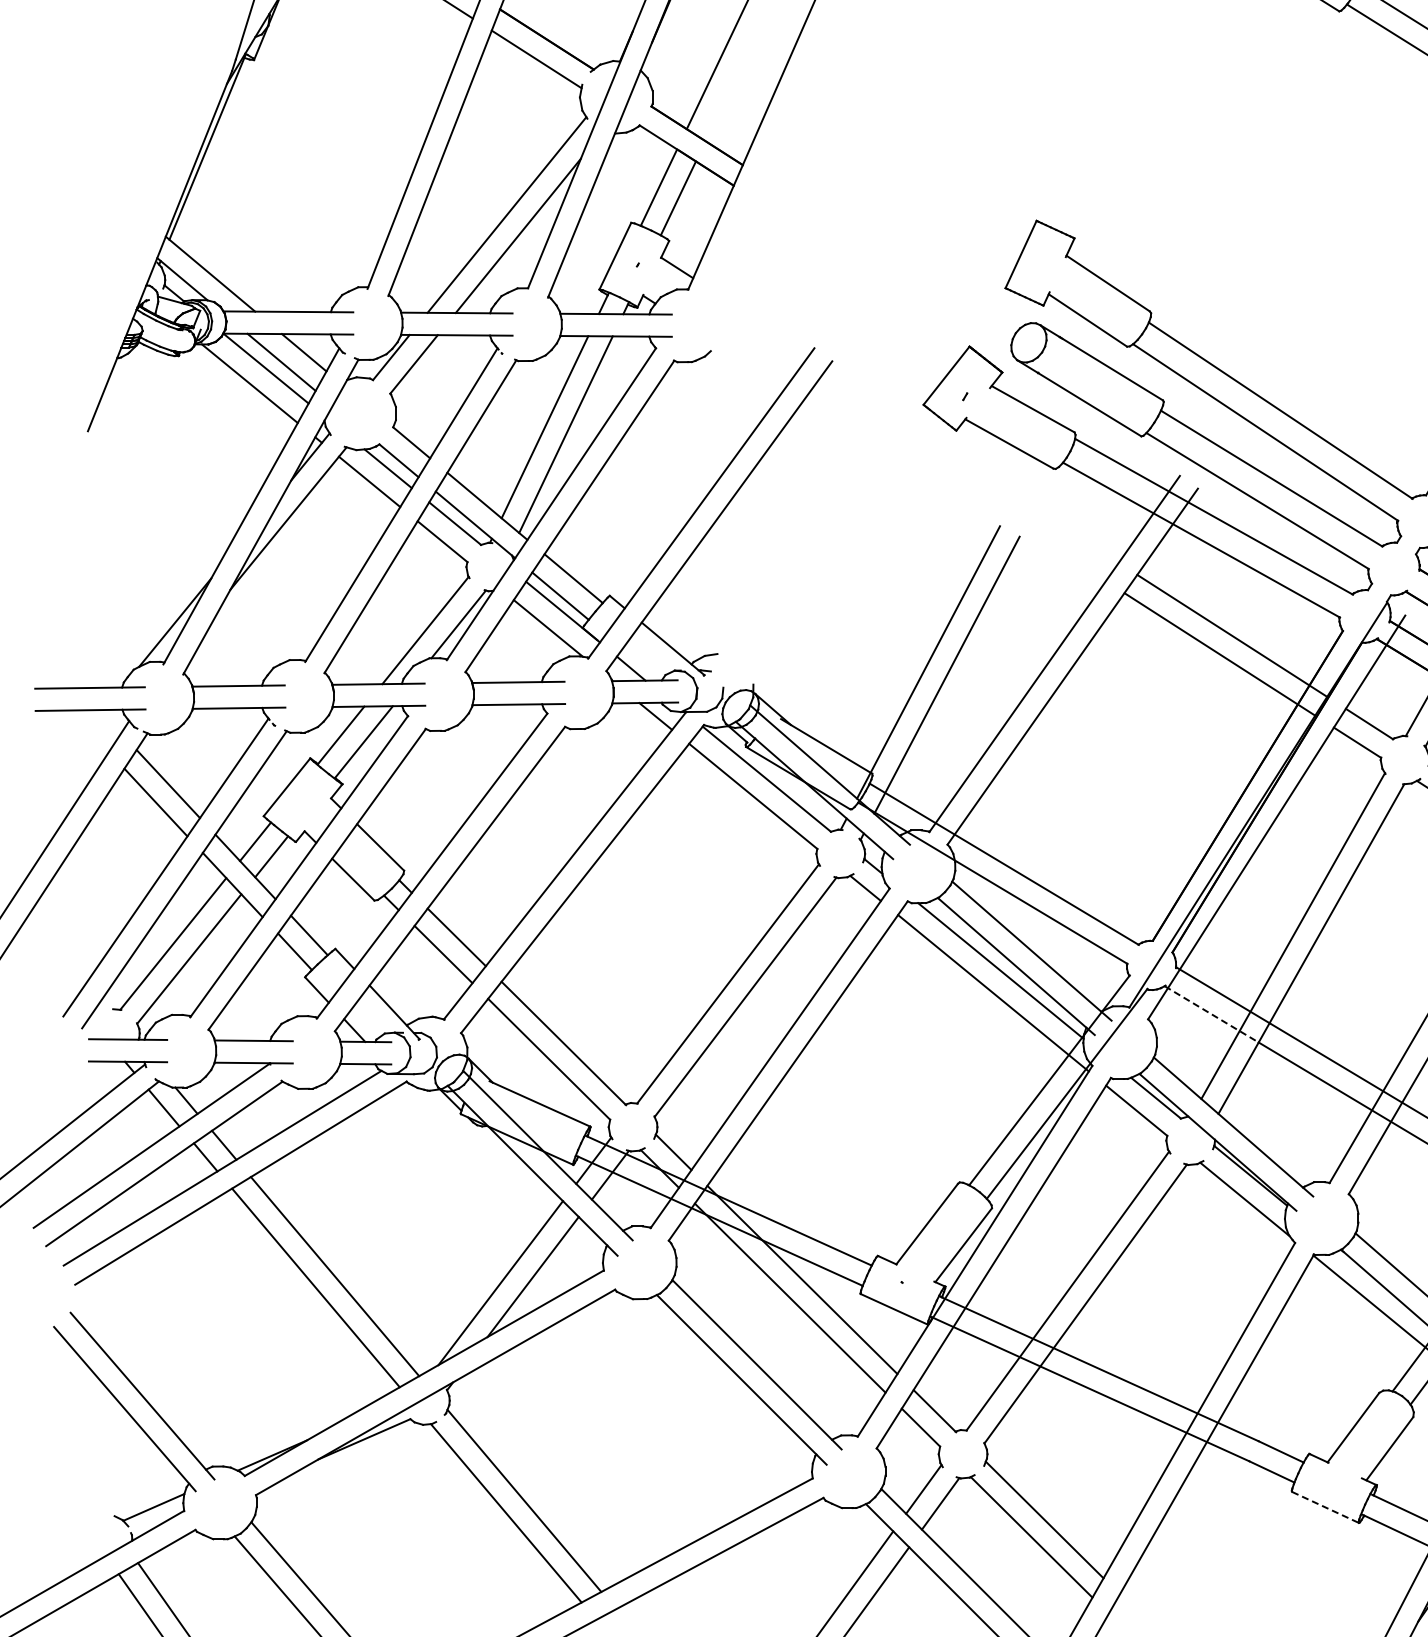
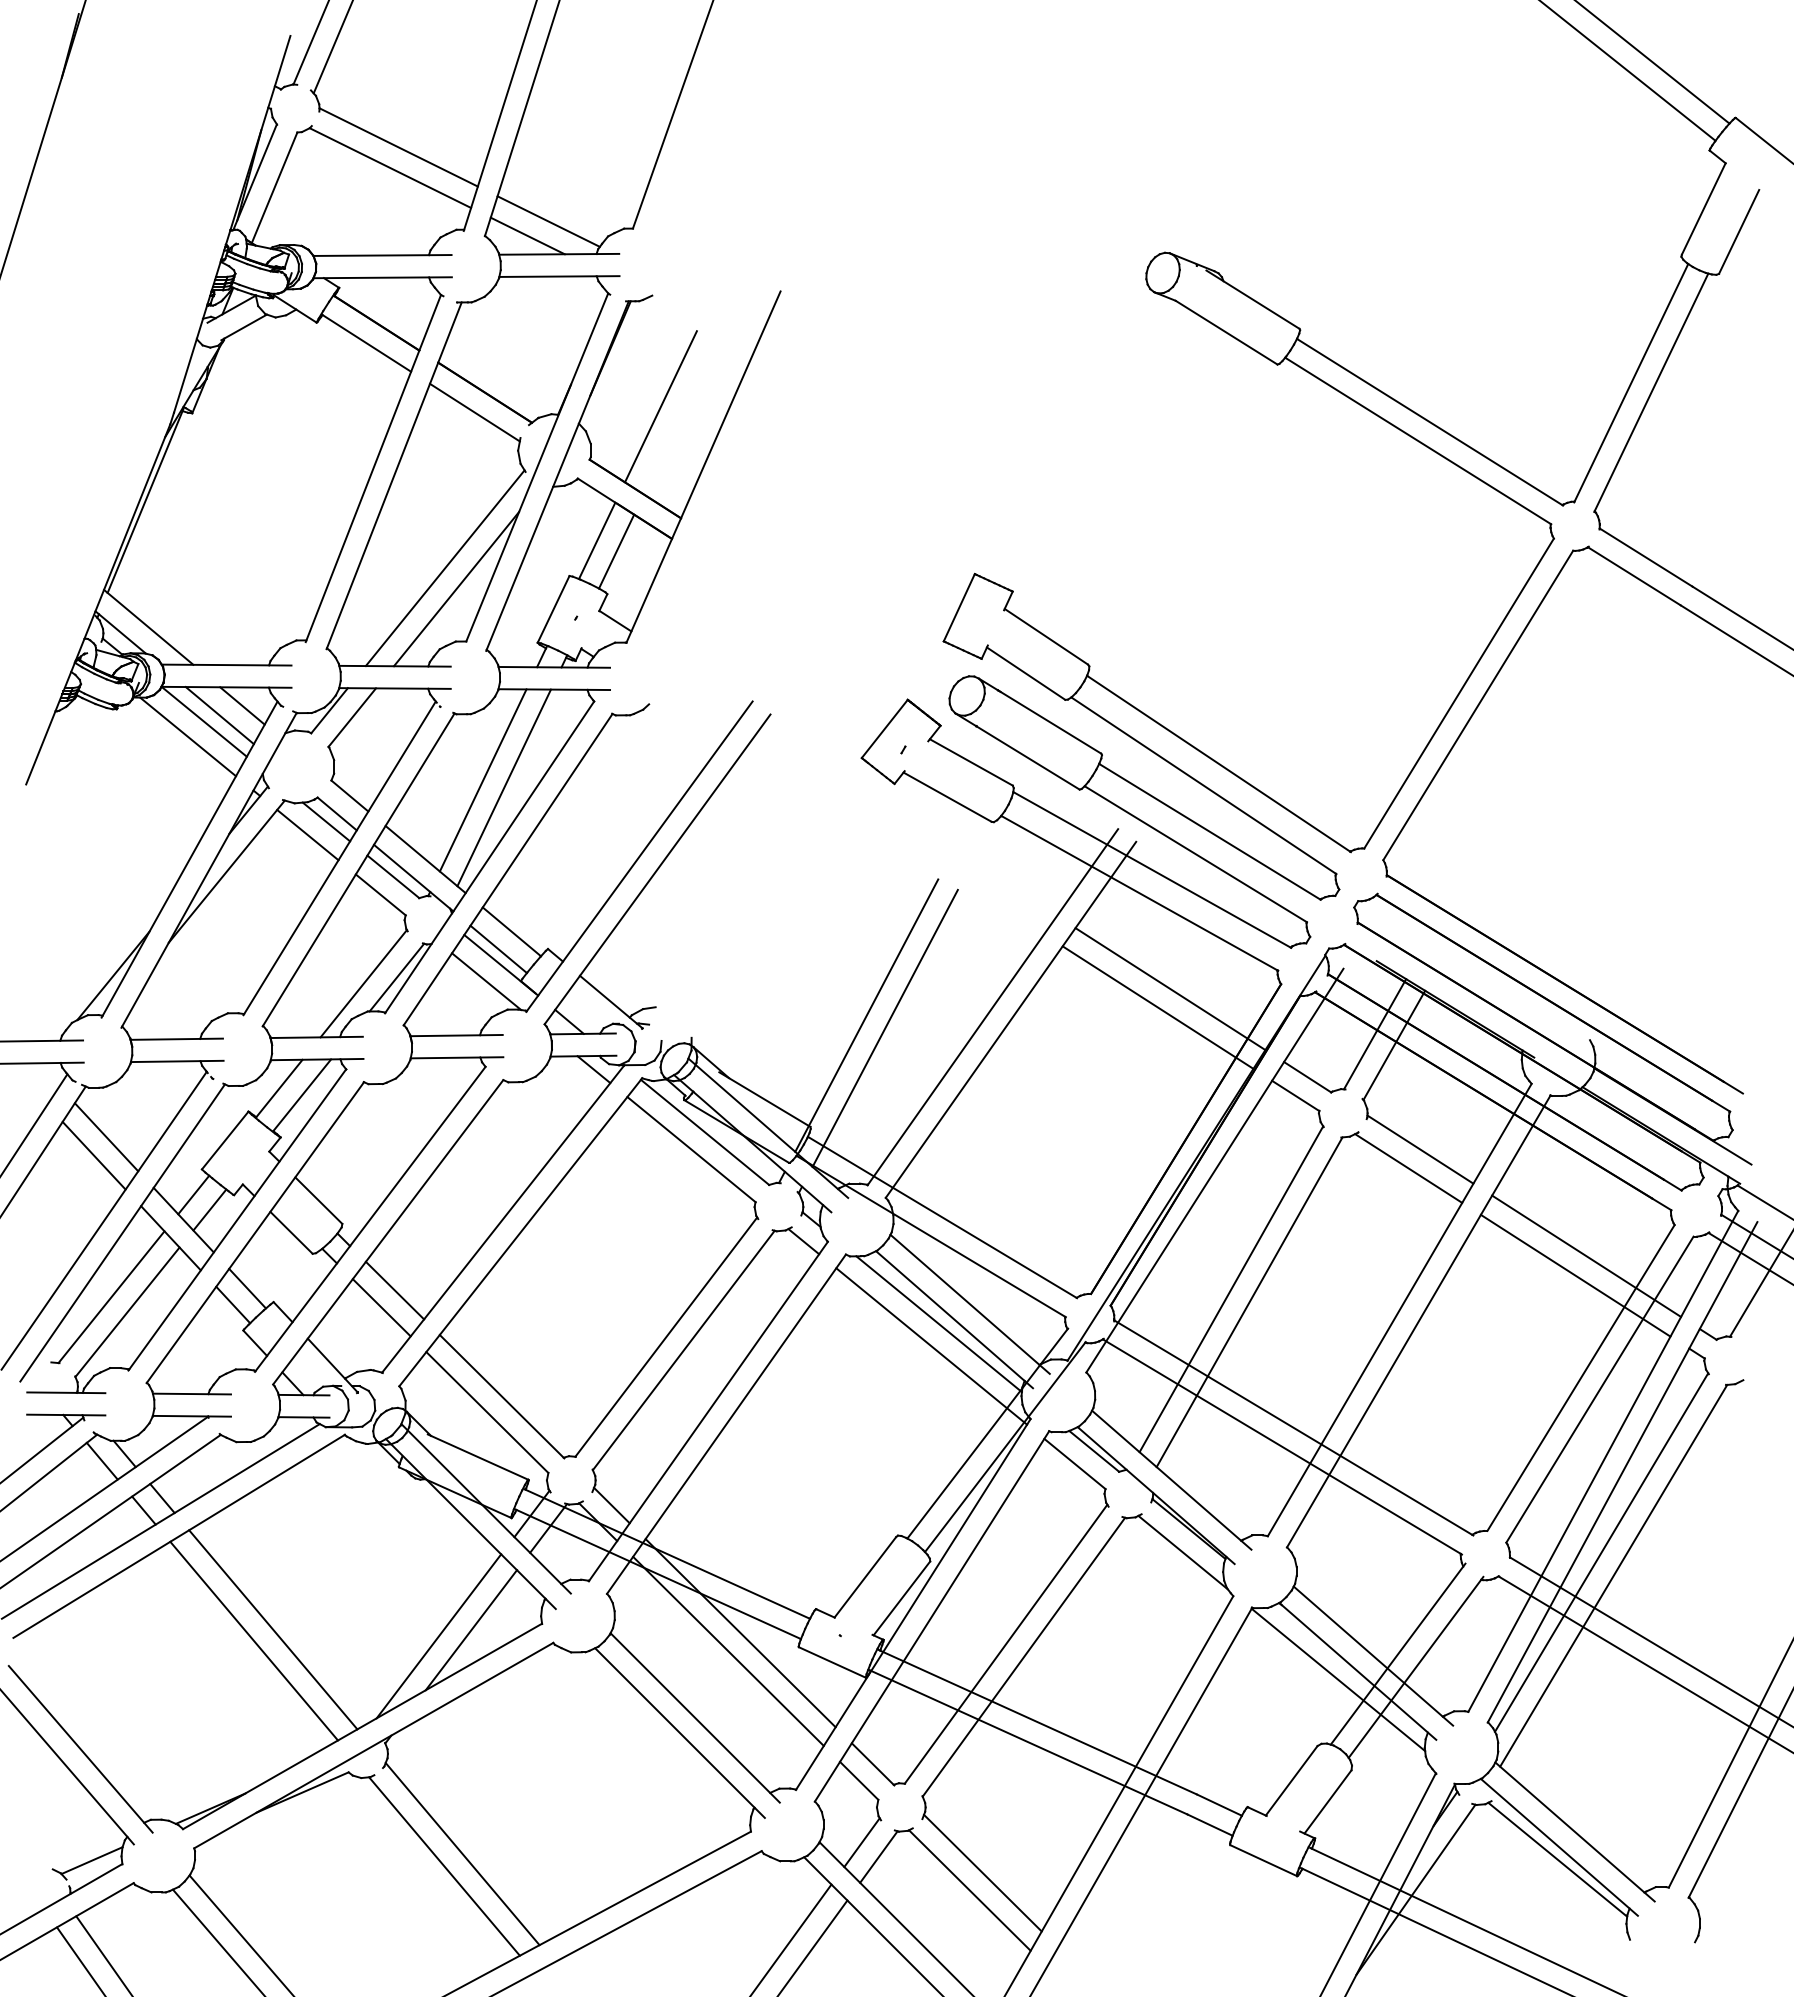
line: (1211, 1014) -> (1149, 1367), dashed -> solid
line: (1325, 1507) -> (1263, 1860), dashed -> solid

